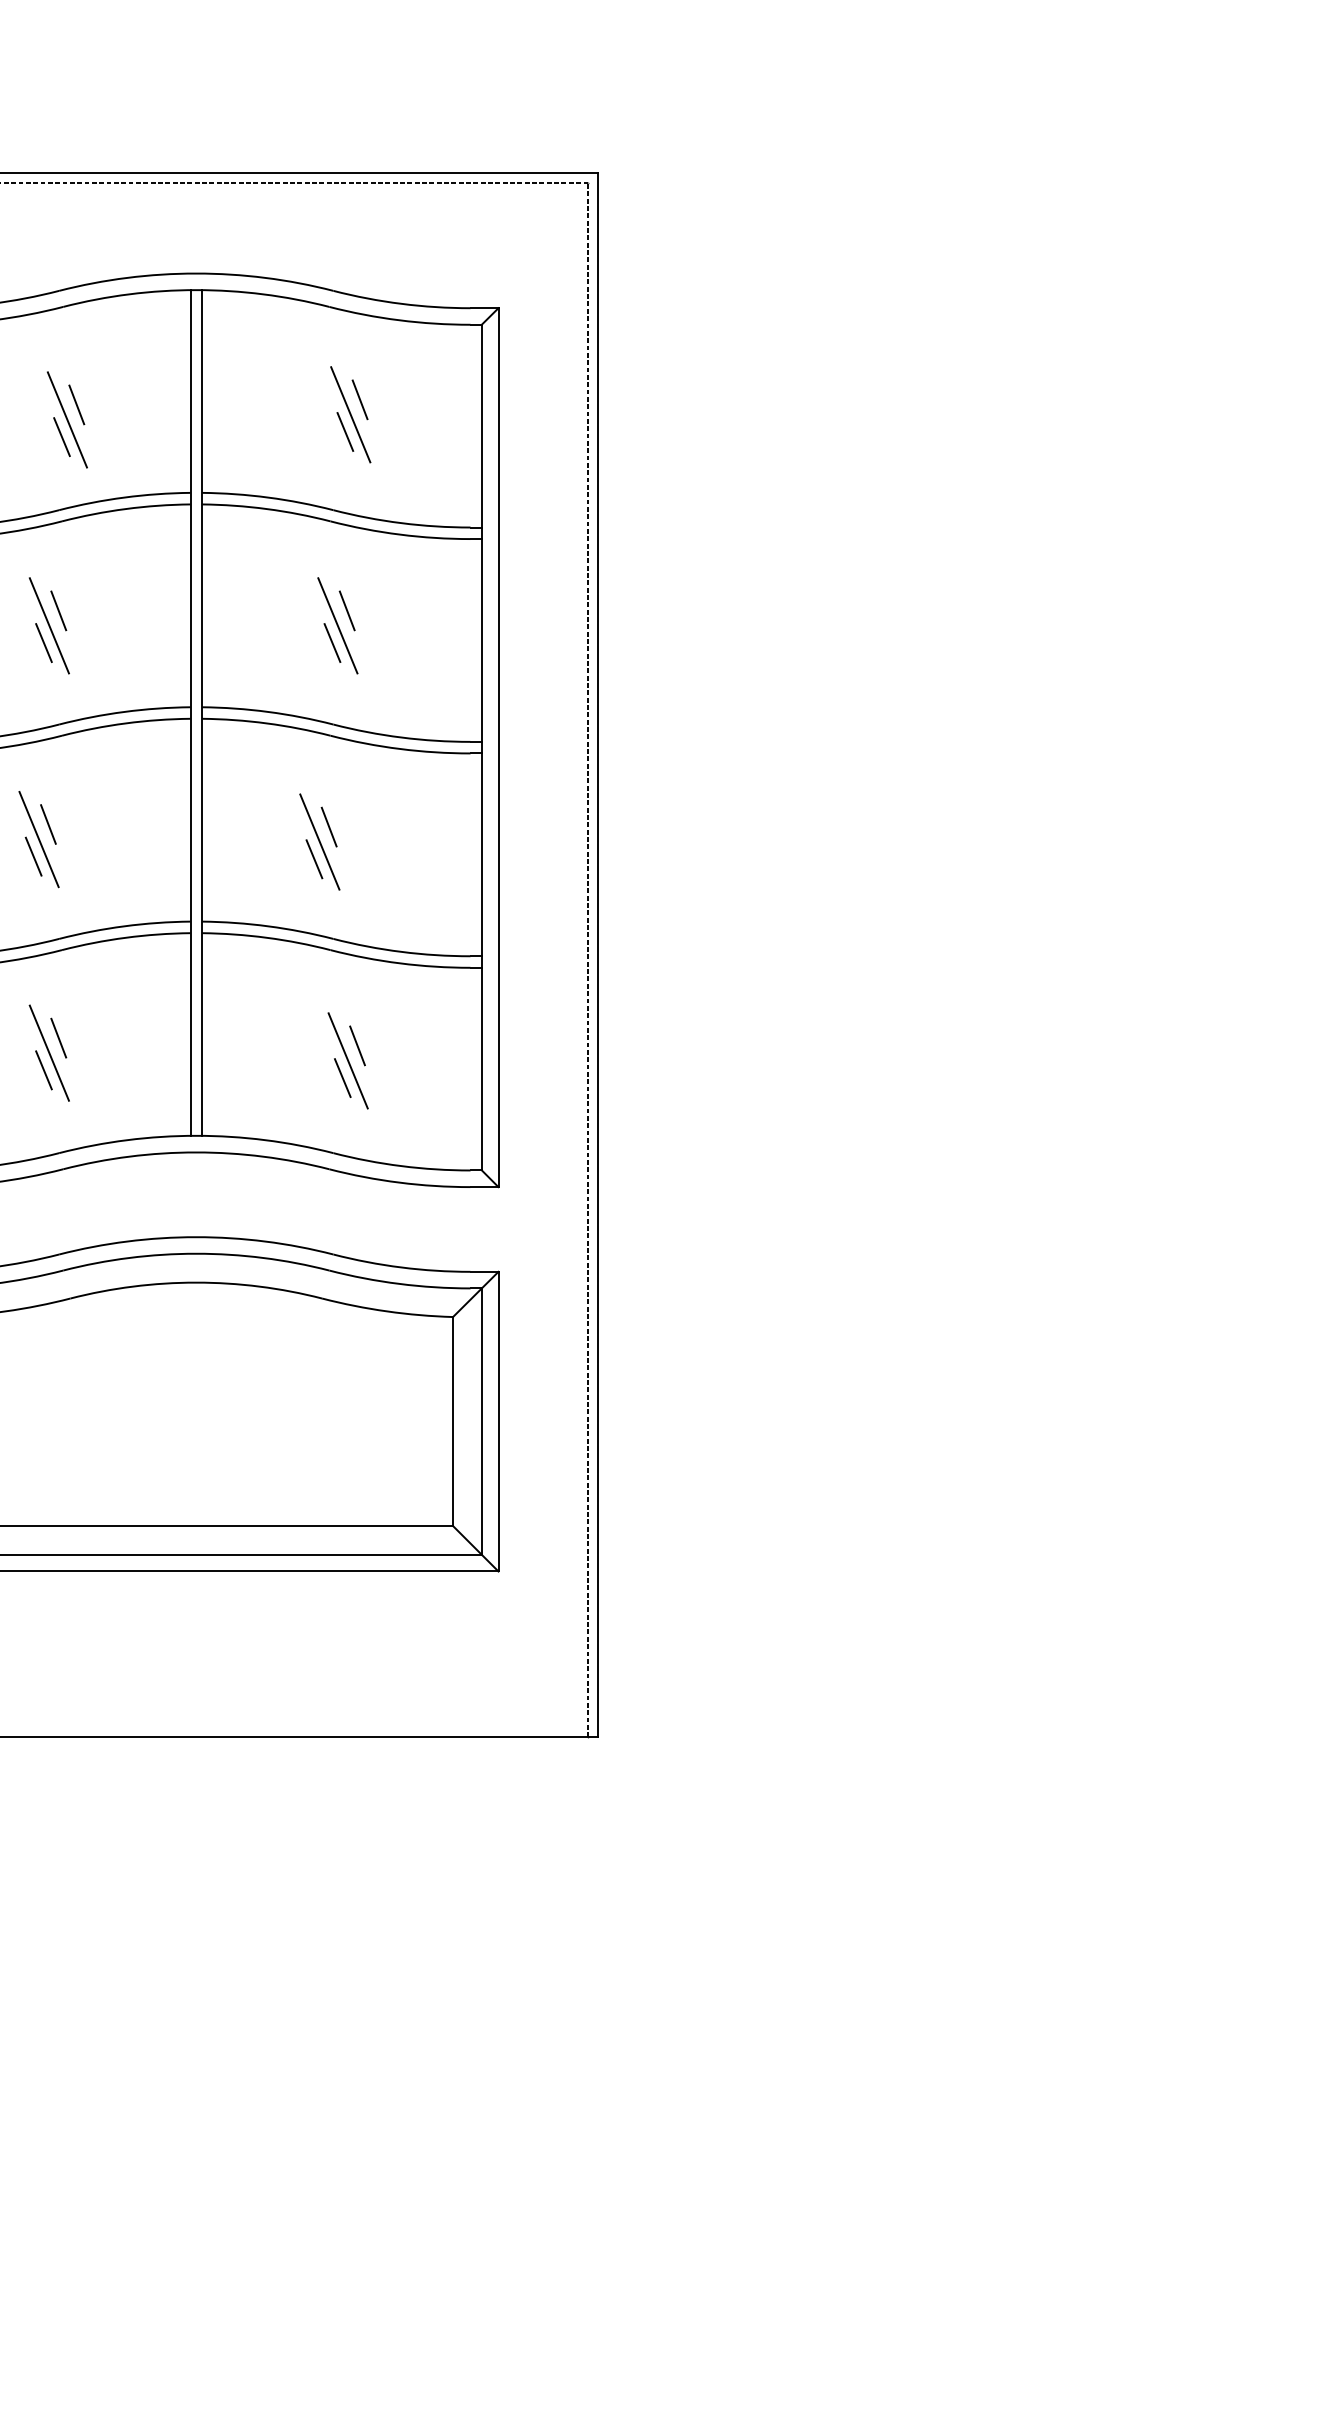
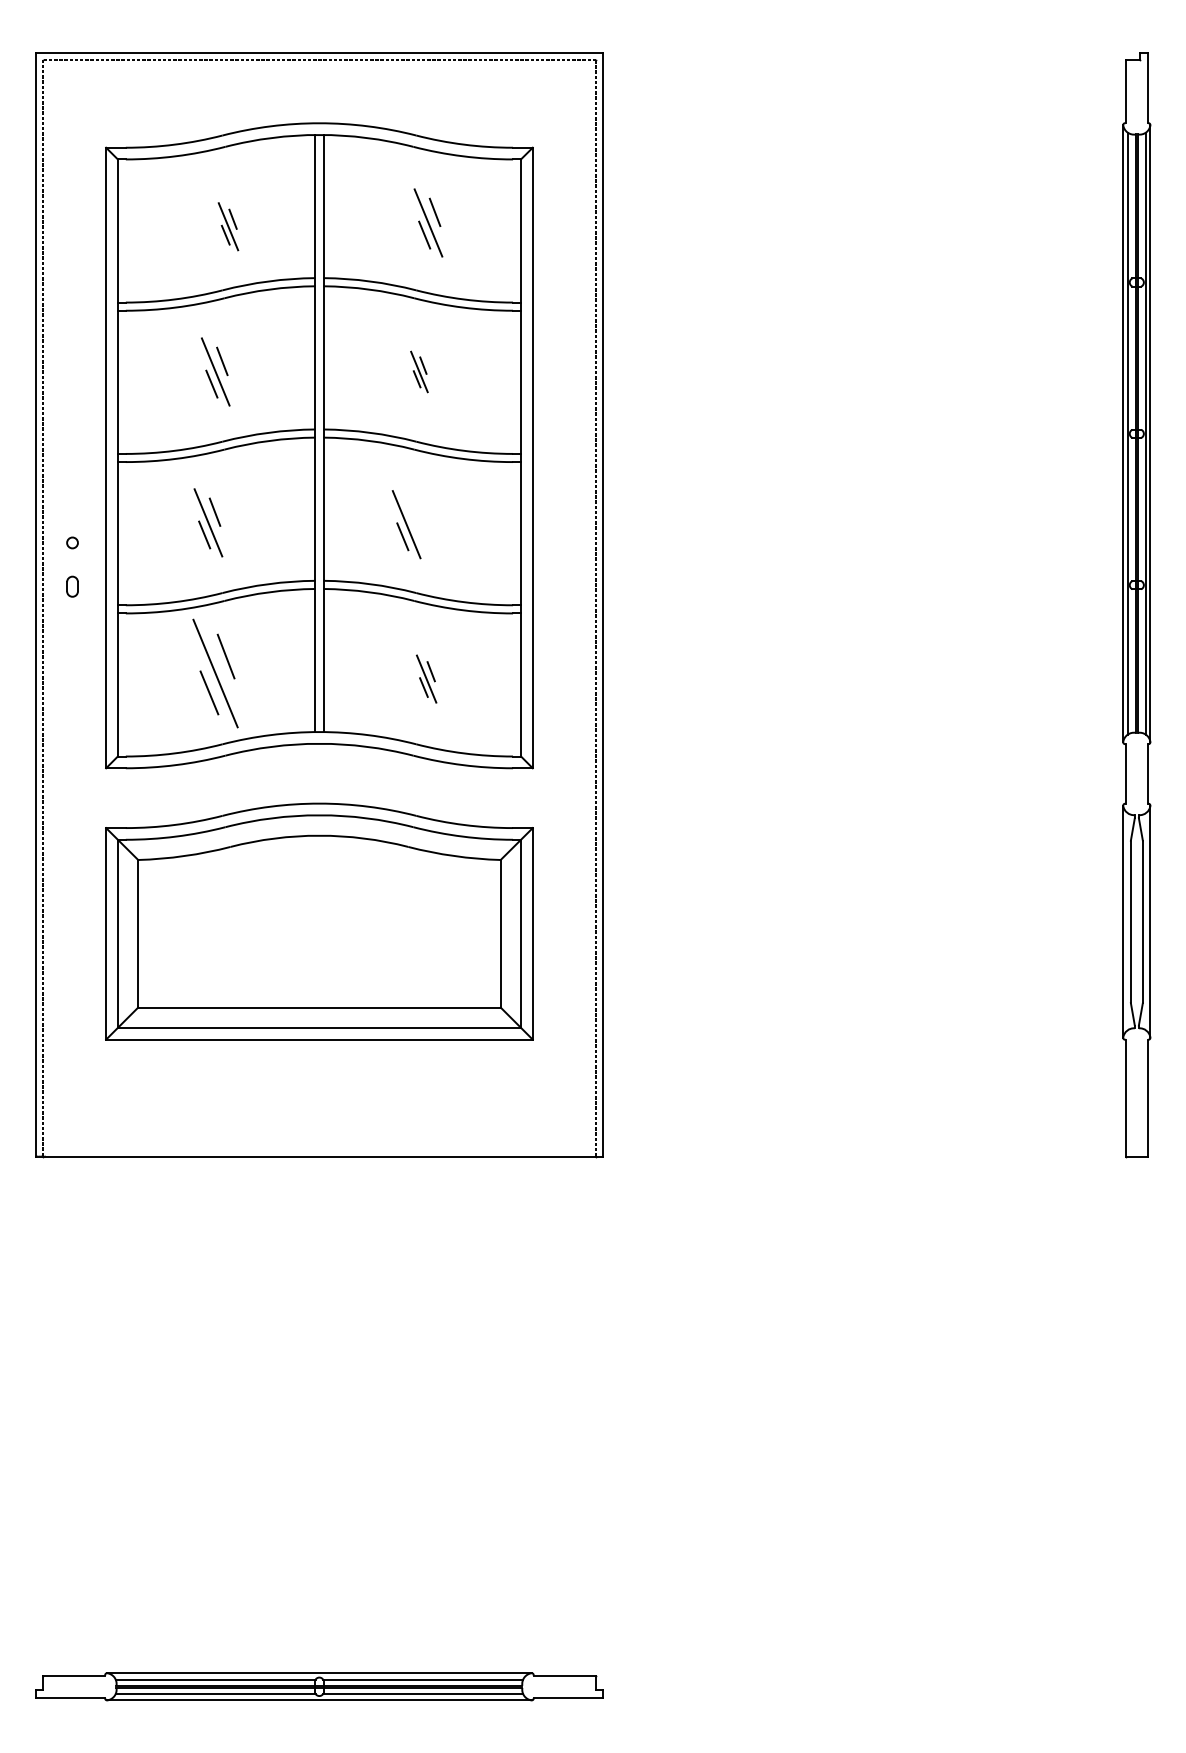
part: (67, 419) -> (228, 226), size x0.7
part: (338, 625) -> (419, 371), size x0.6
line: (329, 826) -> (413, 513), removed
part: (49, 1052) -> (215, 673), size x1.6
part: (347, 1059) -> (426, 678), size x0.7

